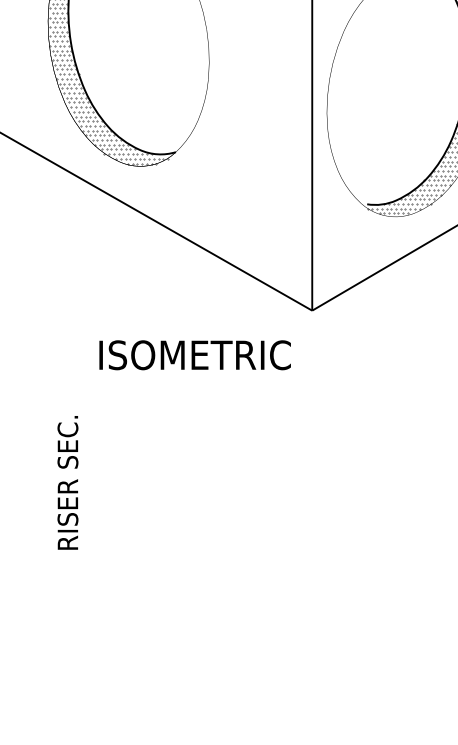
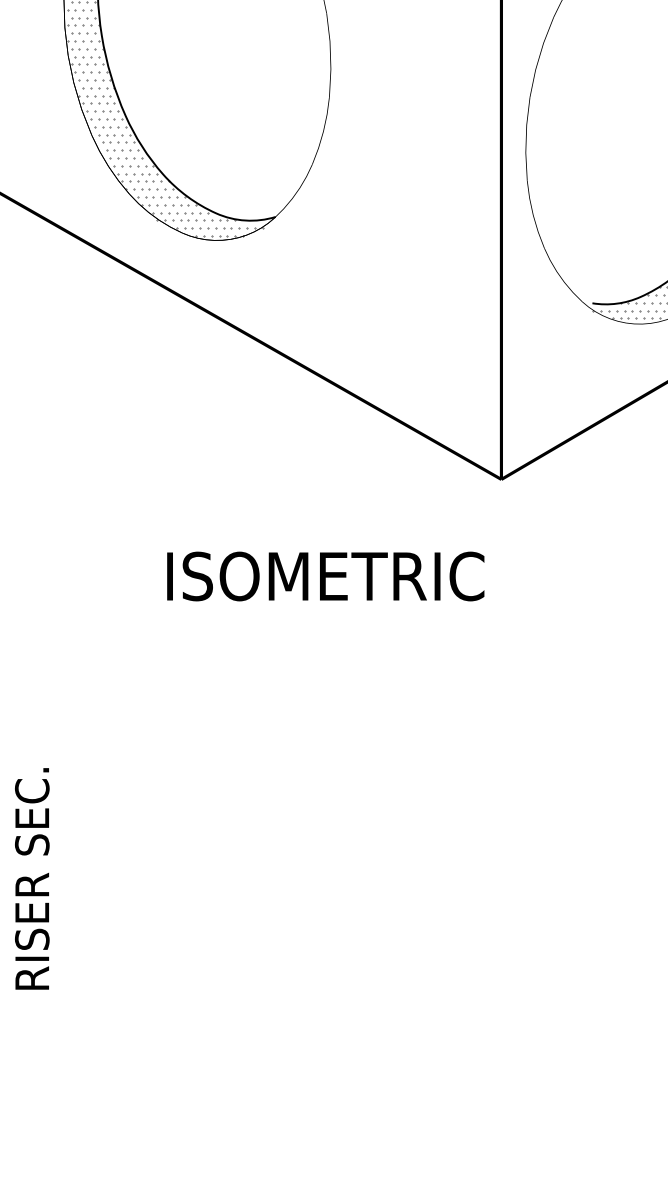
text: (194, 355) -> (324, 576), moved
text: (67, 482) -> (31, 878), moved

